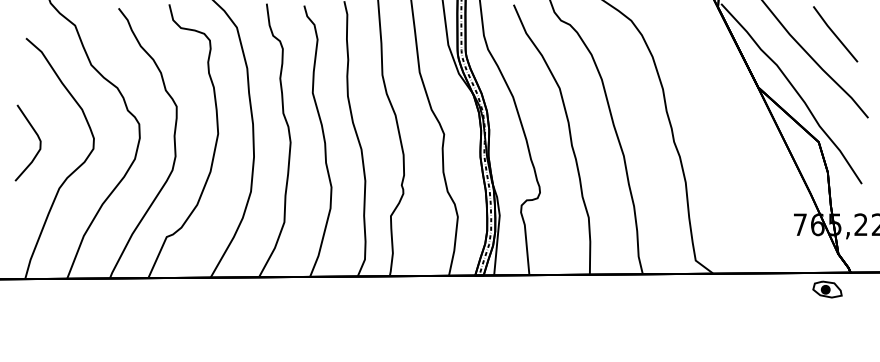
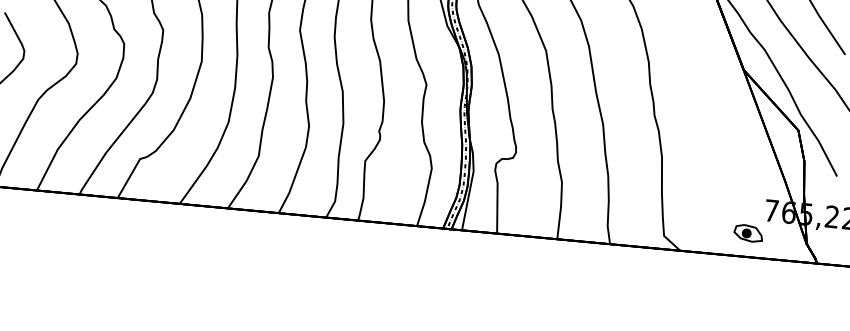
part: (827, 289) -> (748, 233), moved

